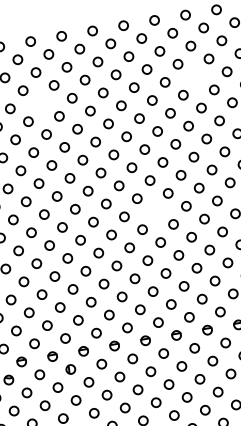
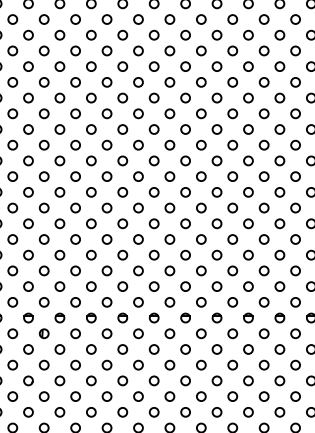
circle: (195, 77) -> (216, 66), added
circle: (40, 103) -> (59, 66), added
circle: (154, 211) -> (153, 192), added

